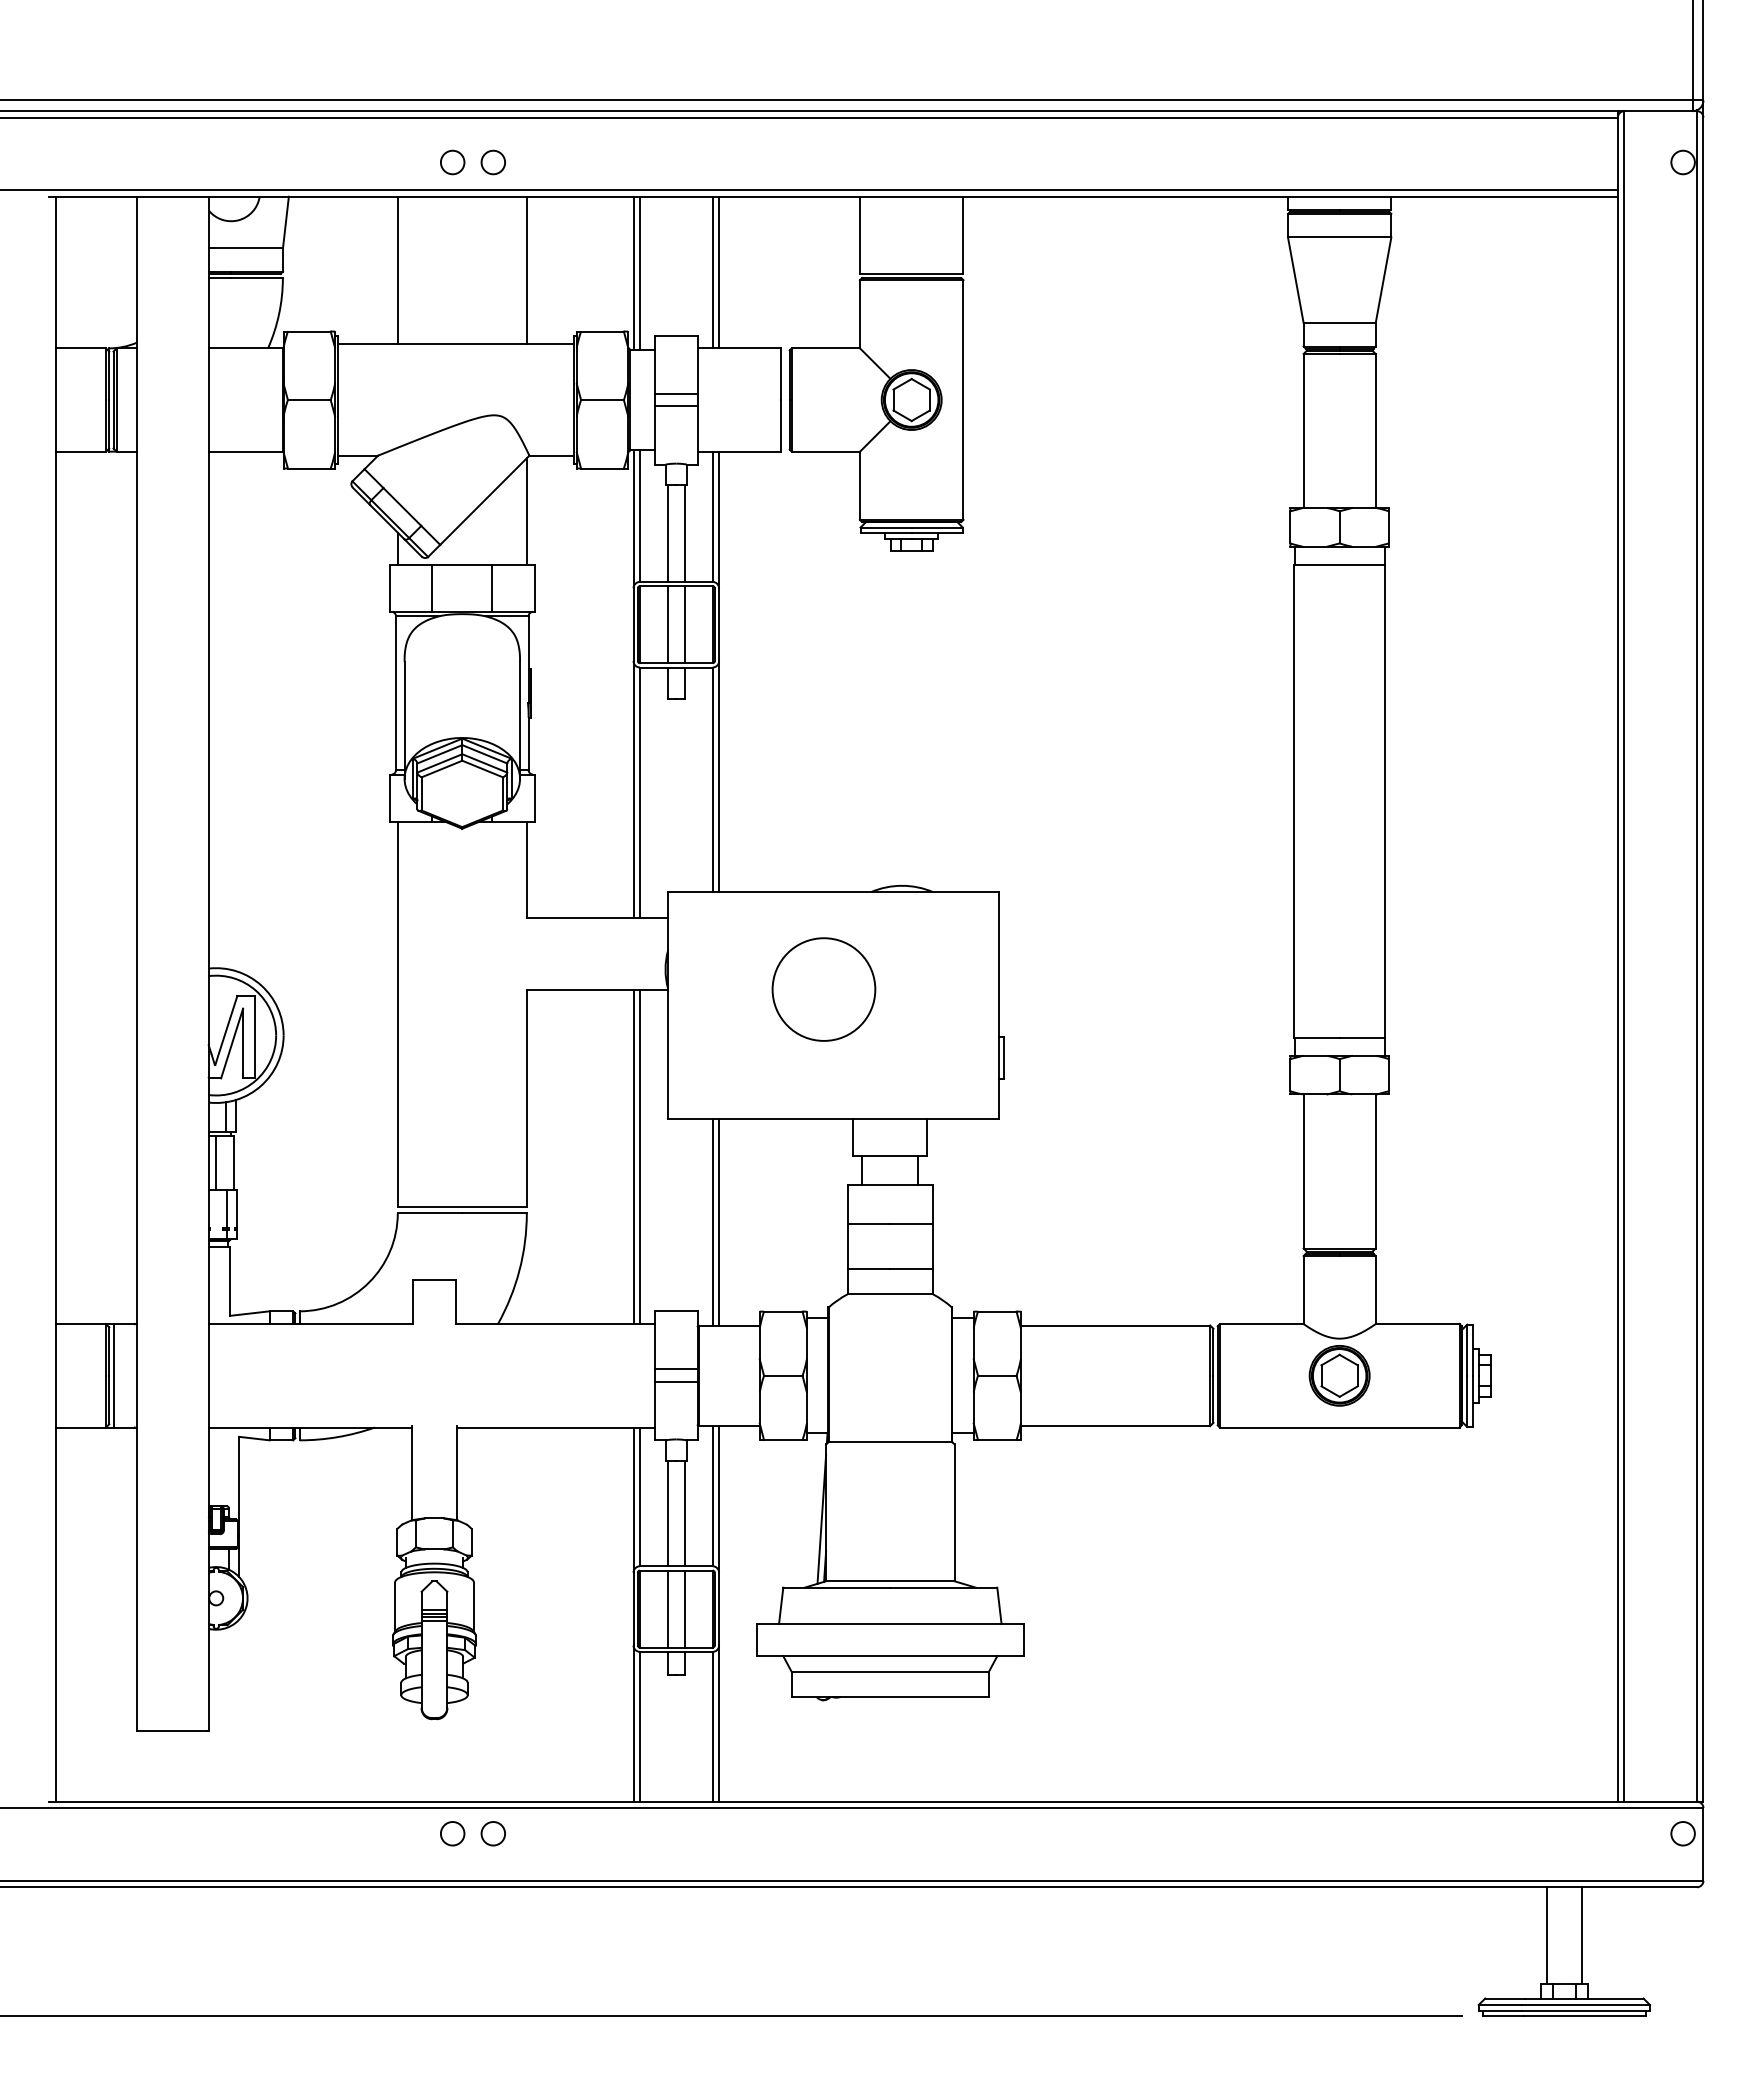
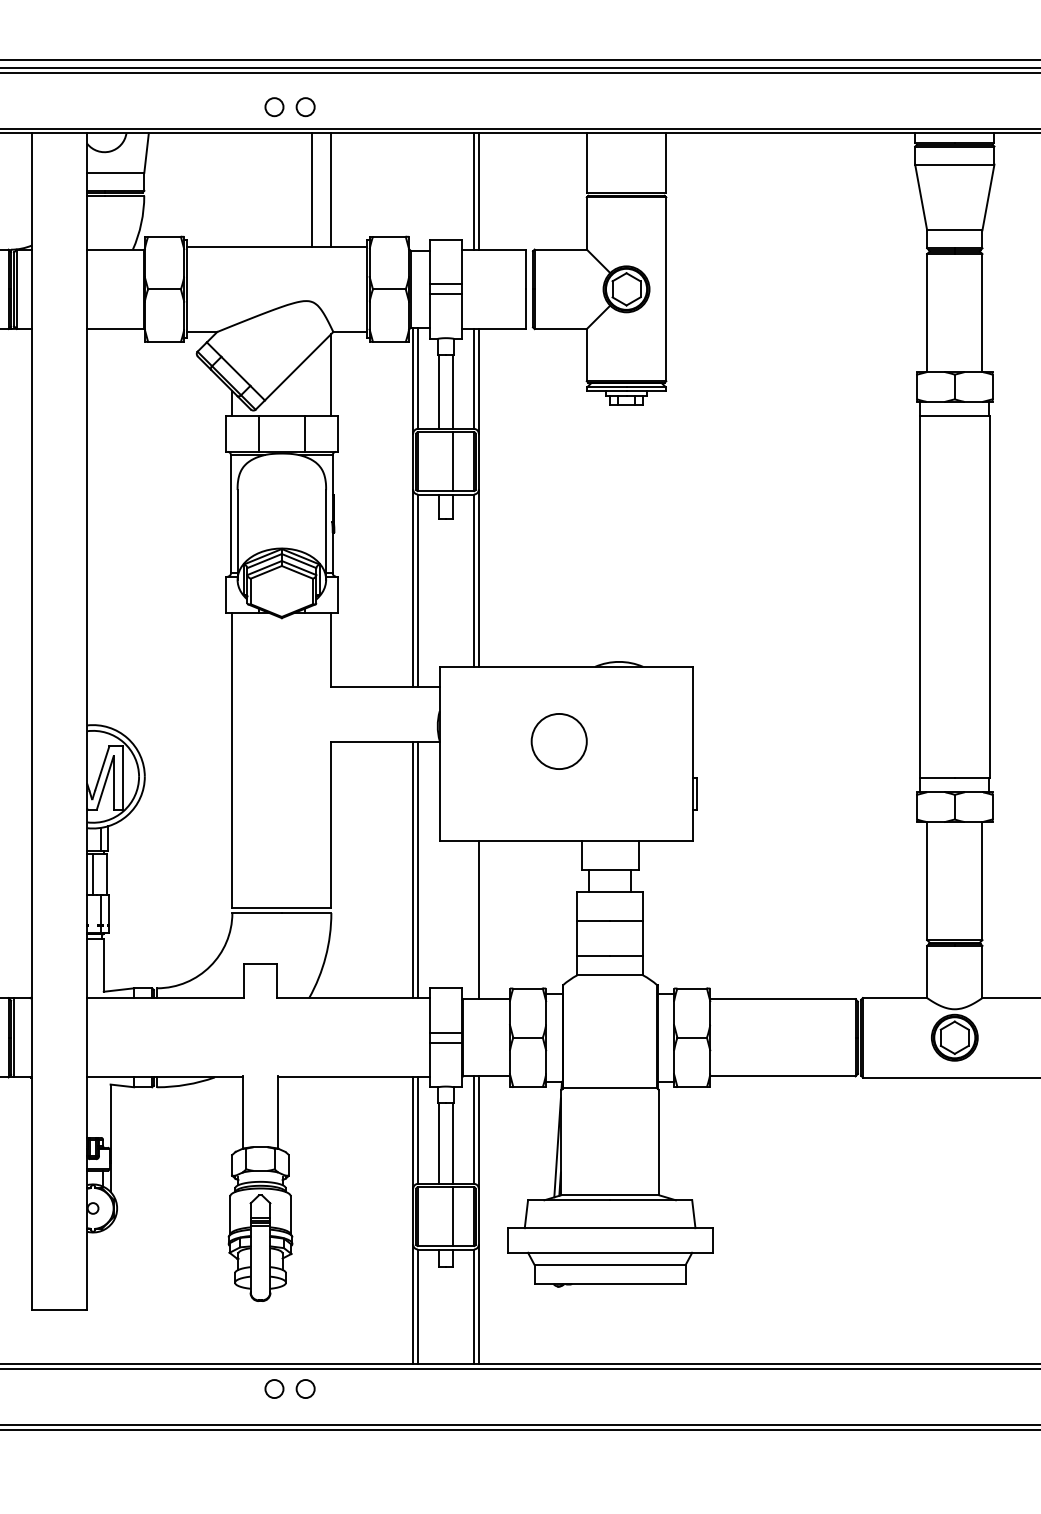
line: (397, 270) -> (311, 189), moved
line: (633, 272) -> (413, 191), removed
line: (639, 272) -> (417, 191), removed
line: (667, 624) -> (439, 461), removed
circle: (823, 989) -> (558, 741), size x0.7
line: (712, 1222) -> (473, 920), removed
line: (667, 1608) -> (439, 1216), removed

